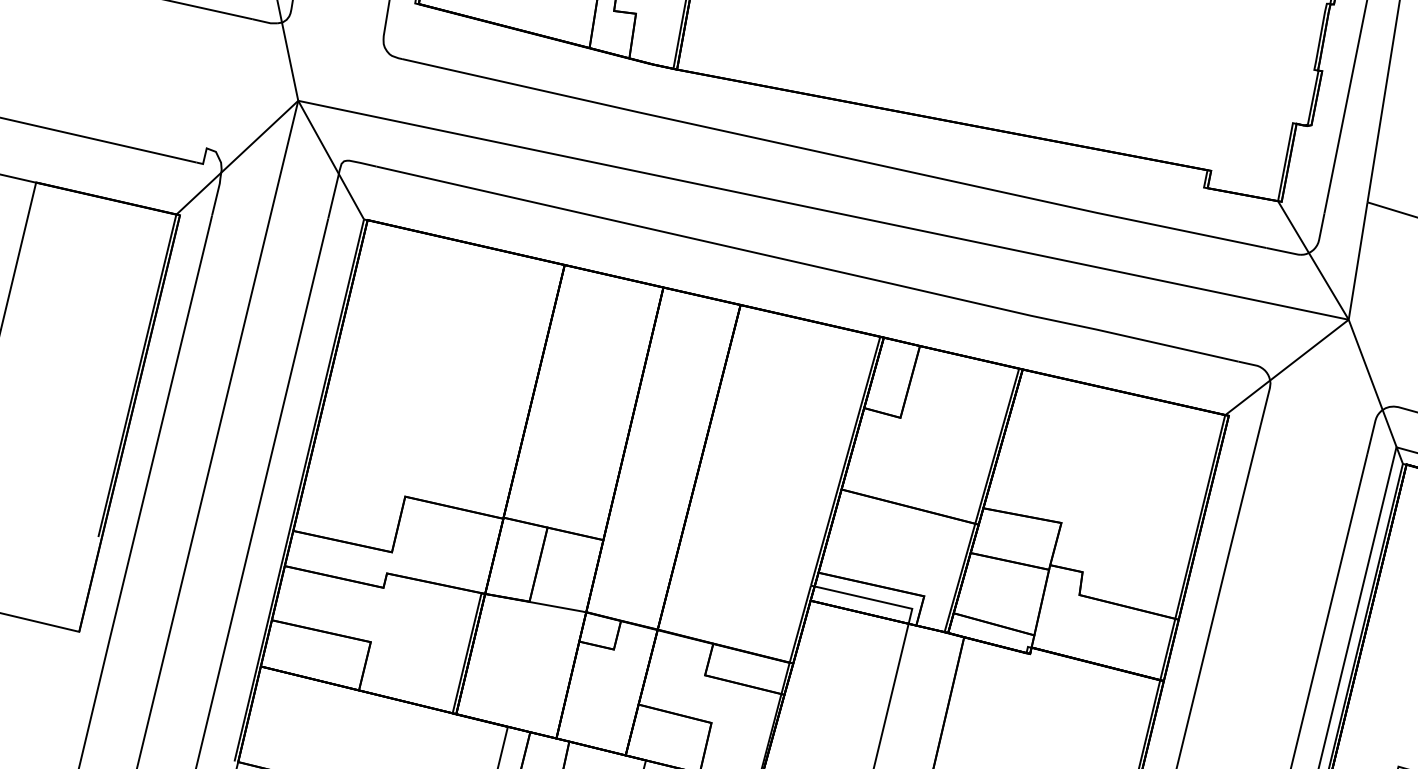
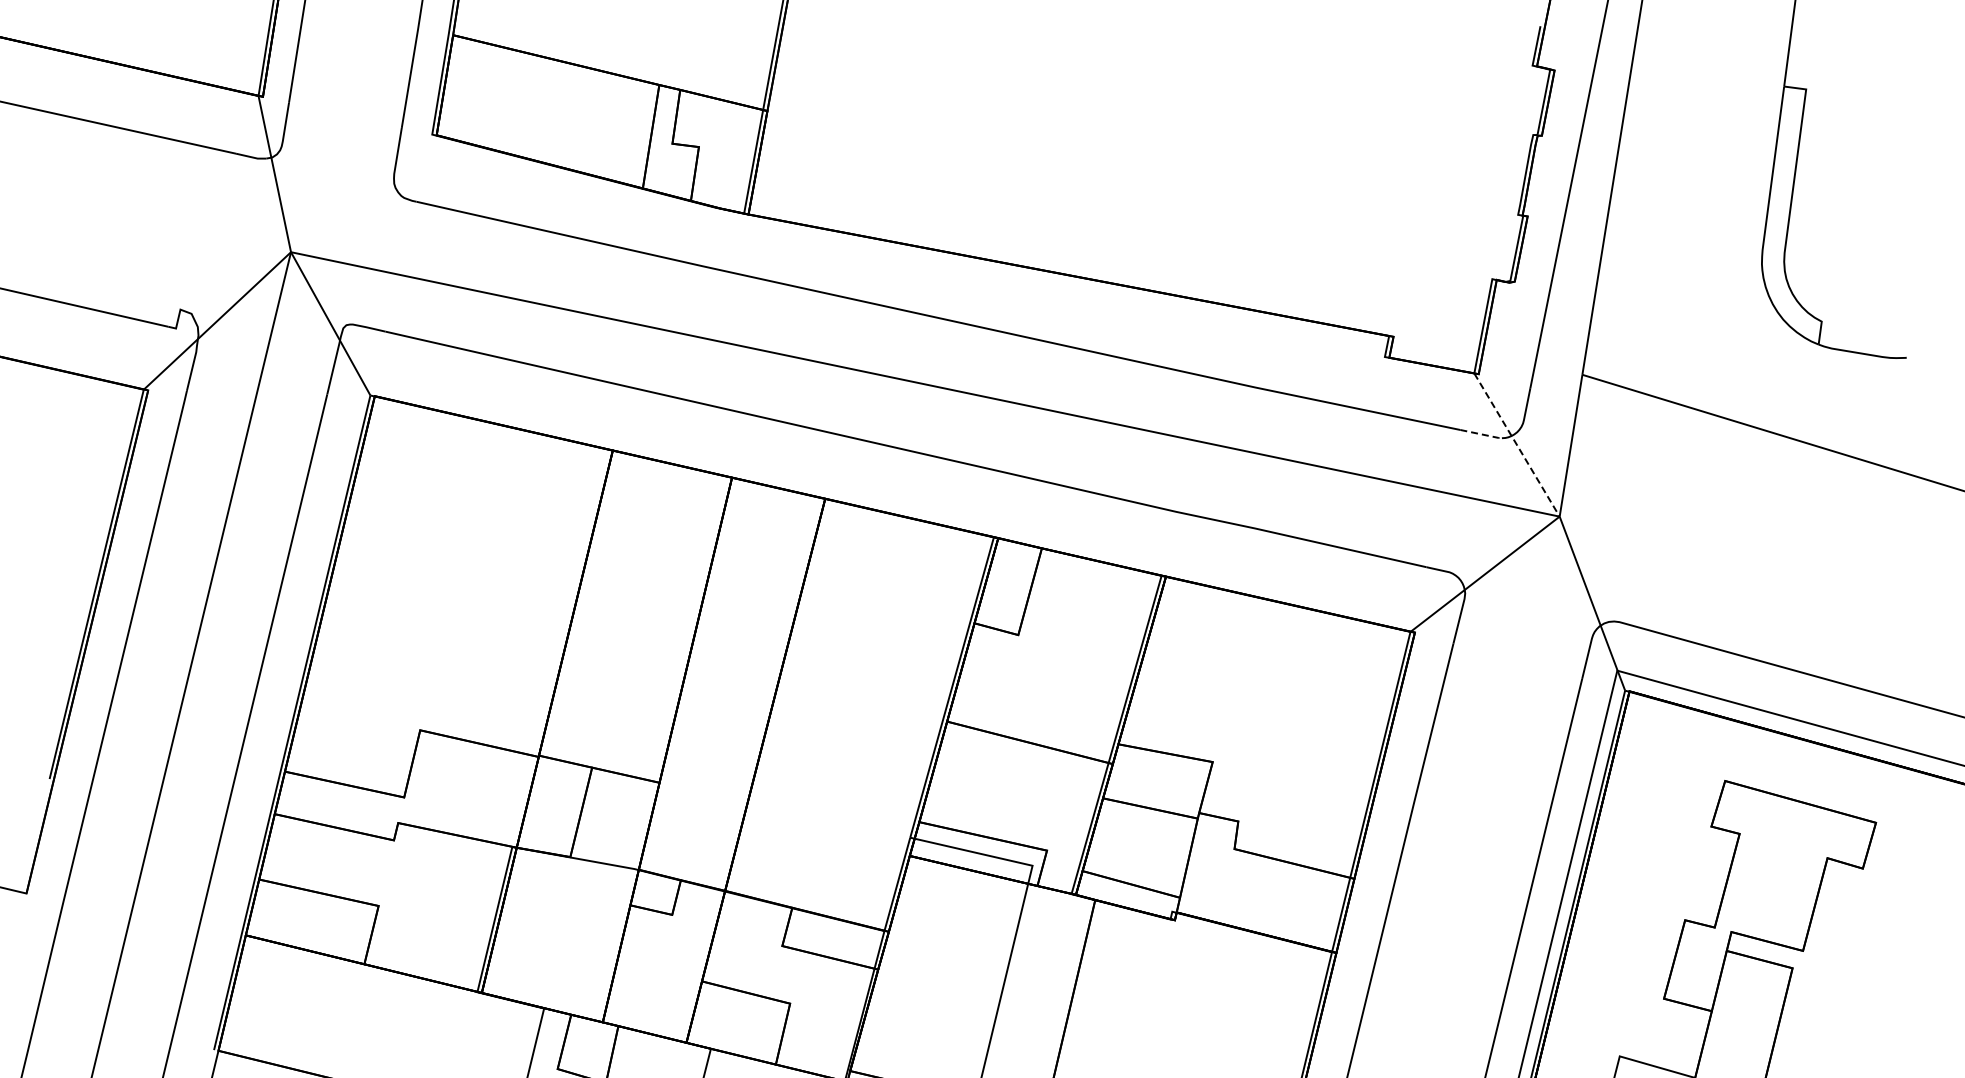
line: (1284, 251) -> (1482, 434), solid -> dashed
line: (1313, 260) -> (1517, 445), solid -> dashed

